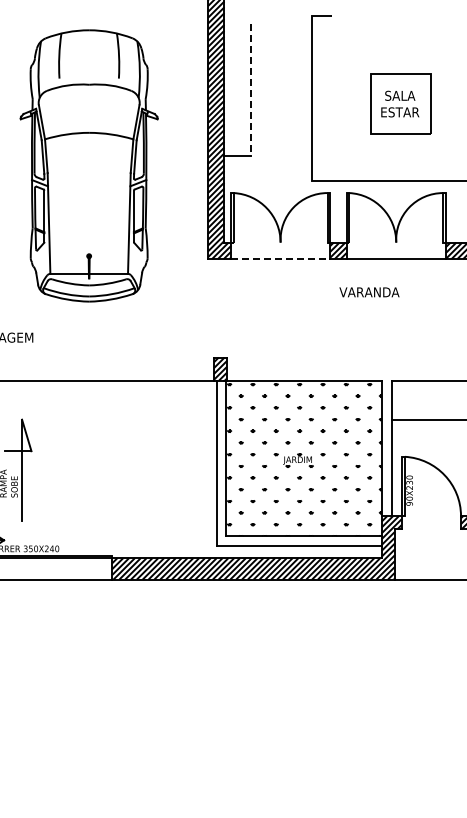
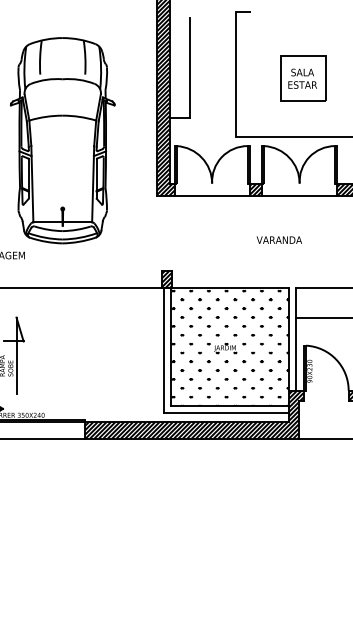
line: (250, 90) -> (189, 68), dashed -> solid
part: (88, 165) -> (62, 140), moved
line: (280, 259) -> (212, 196), dashed -> solid
text: (369, 292) -> (279, 240), moved

